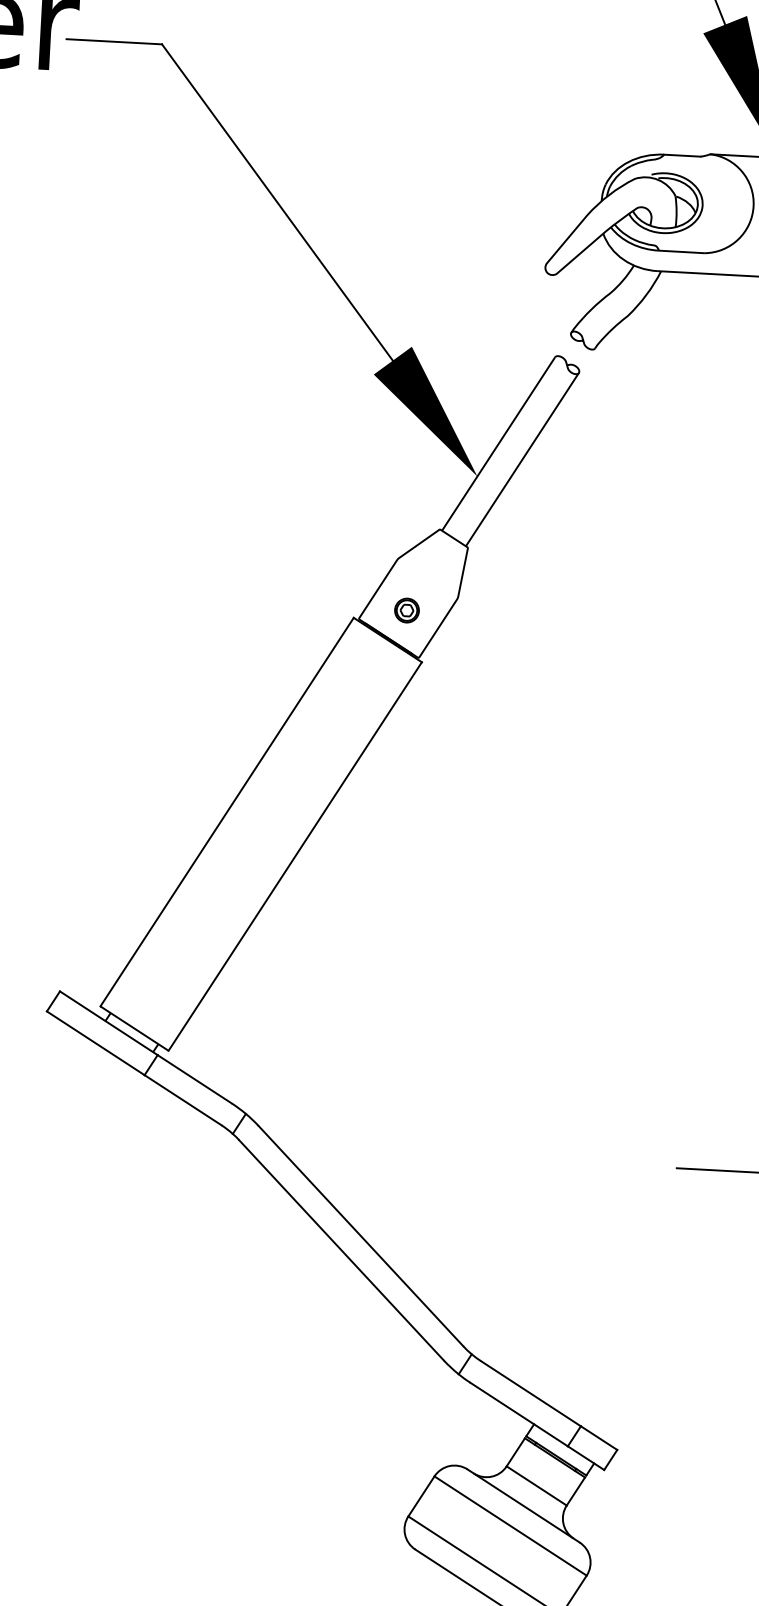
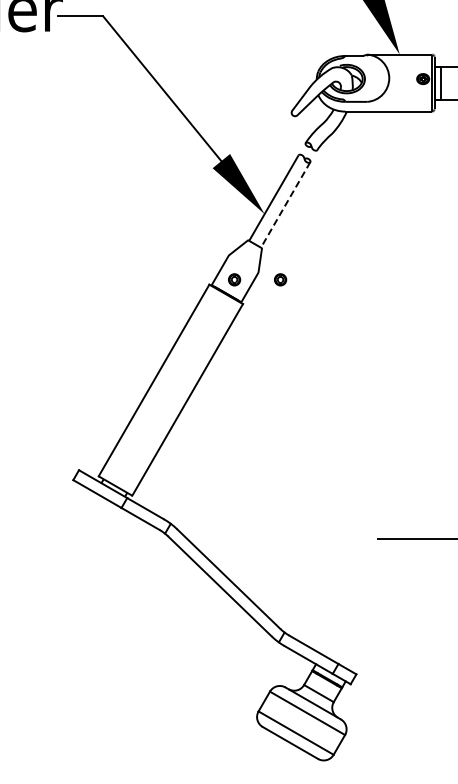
line: (522, 460) -> (285, 205), solid -> dashed
part: (503, 615) -> (280, 279), added

